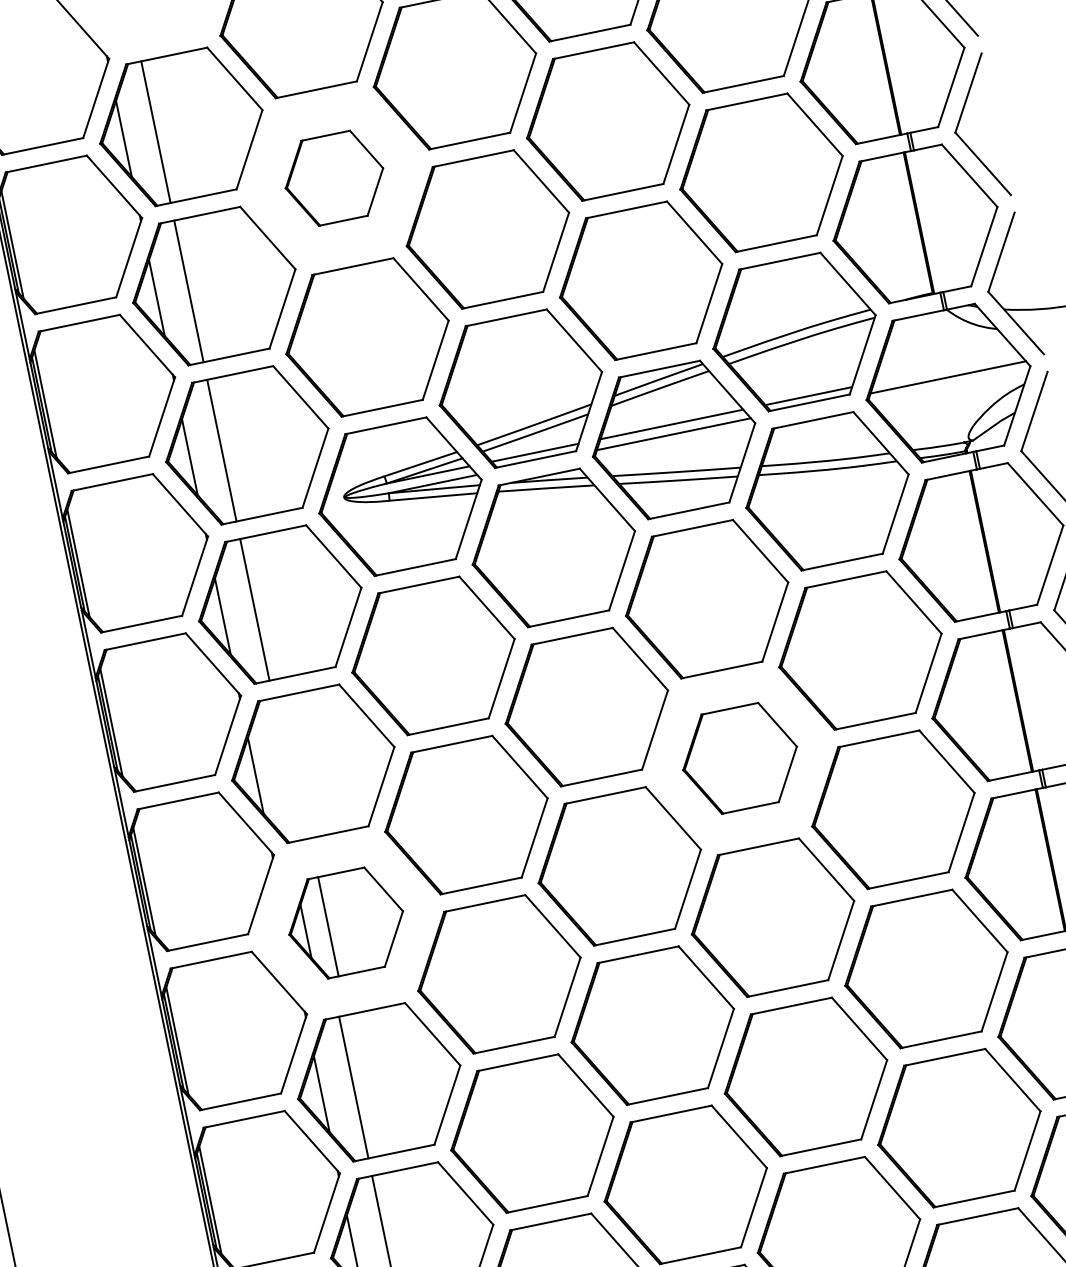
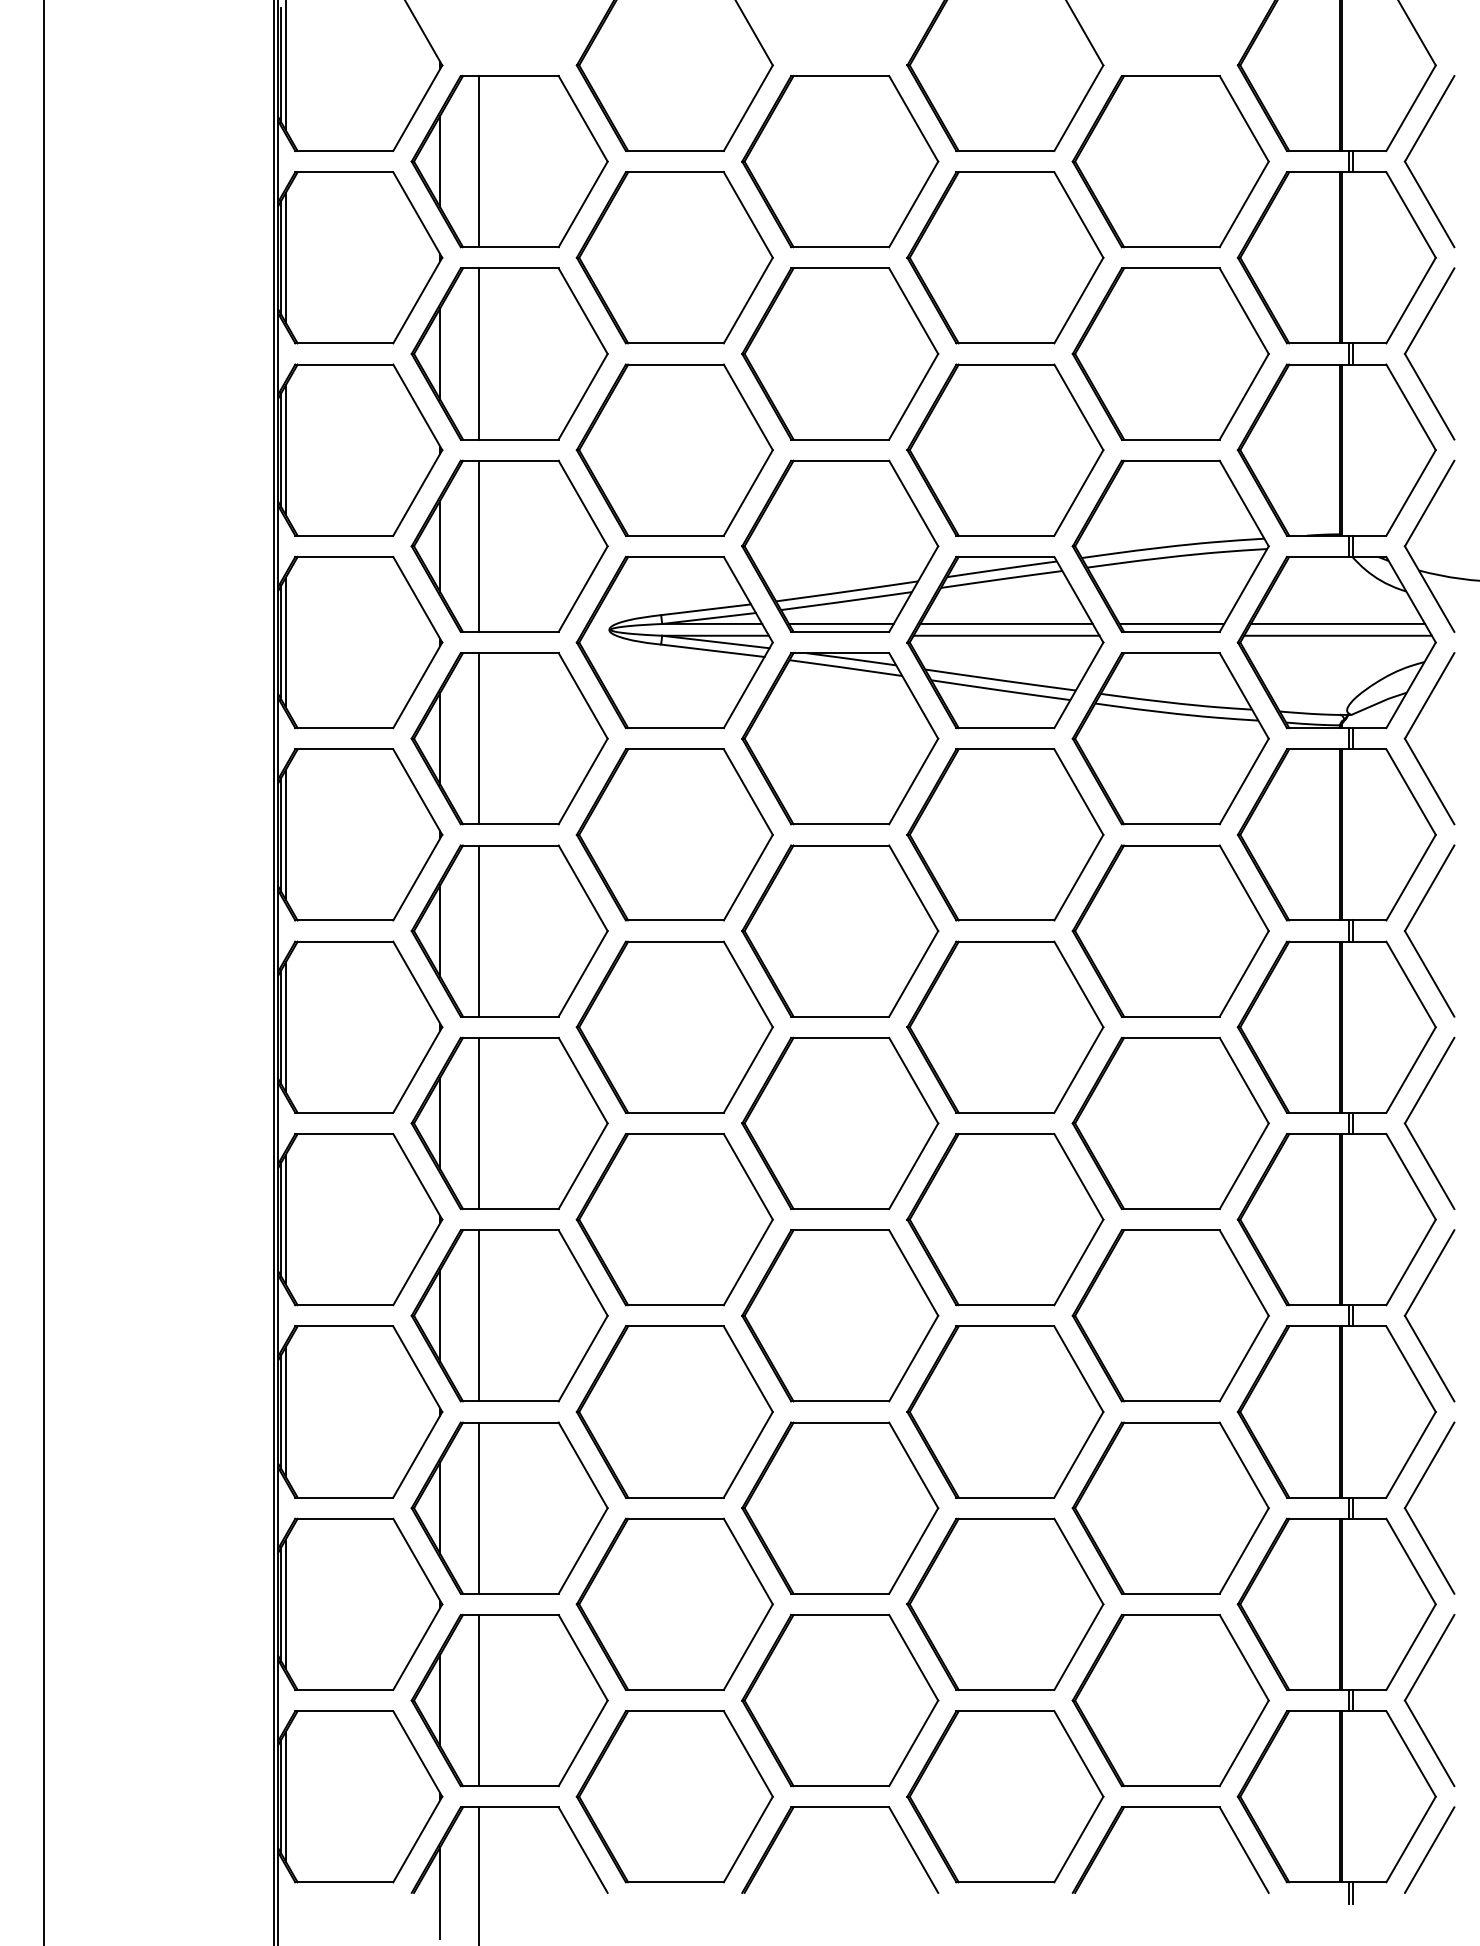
part: (334, 178) -> (674, 257), size x1.67
line: (945, 367) -> (1337, 623), added
part: (740, 757) -> (1005, 1026), size x1.43
line: (287, 768) -> (478, 930), added
part: (346, 923) -> (509, 1123), size x1.43

